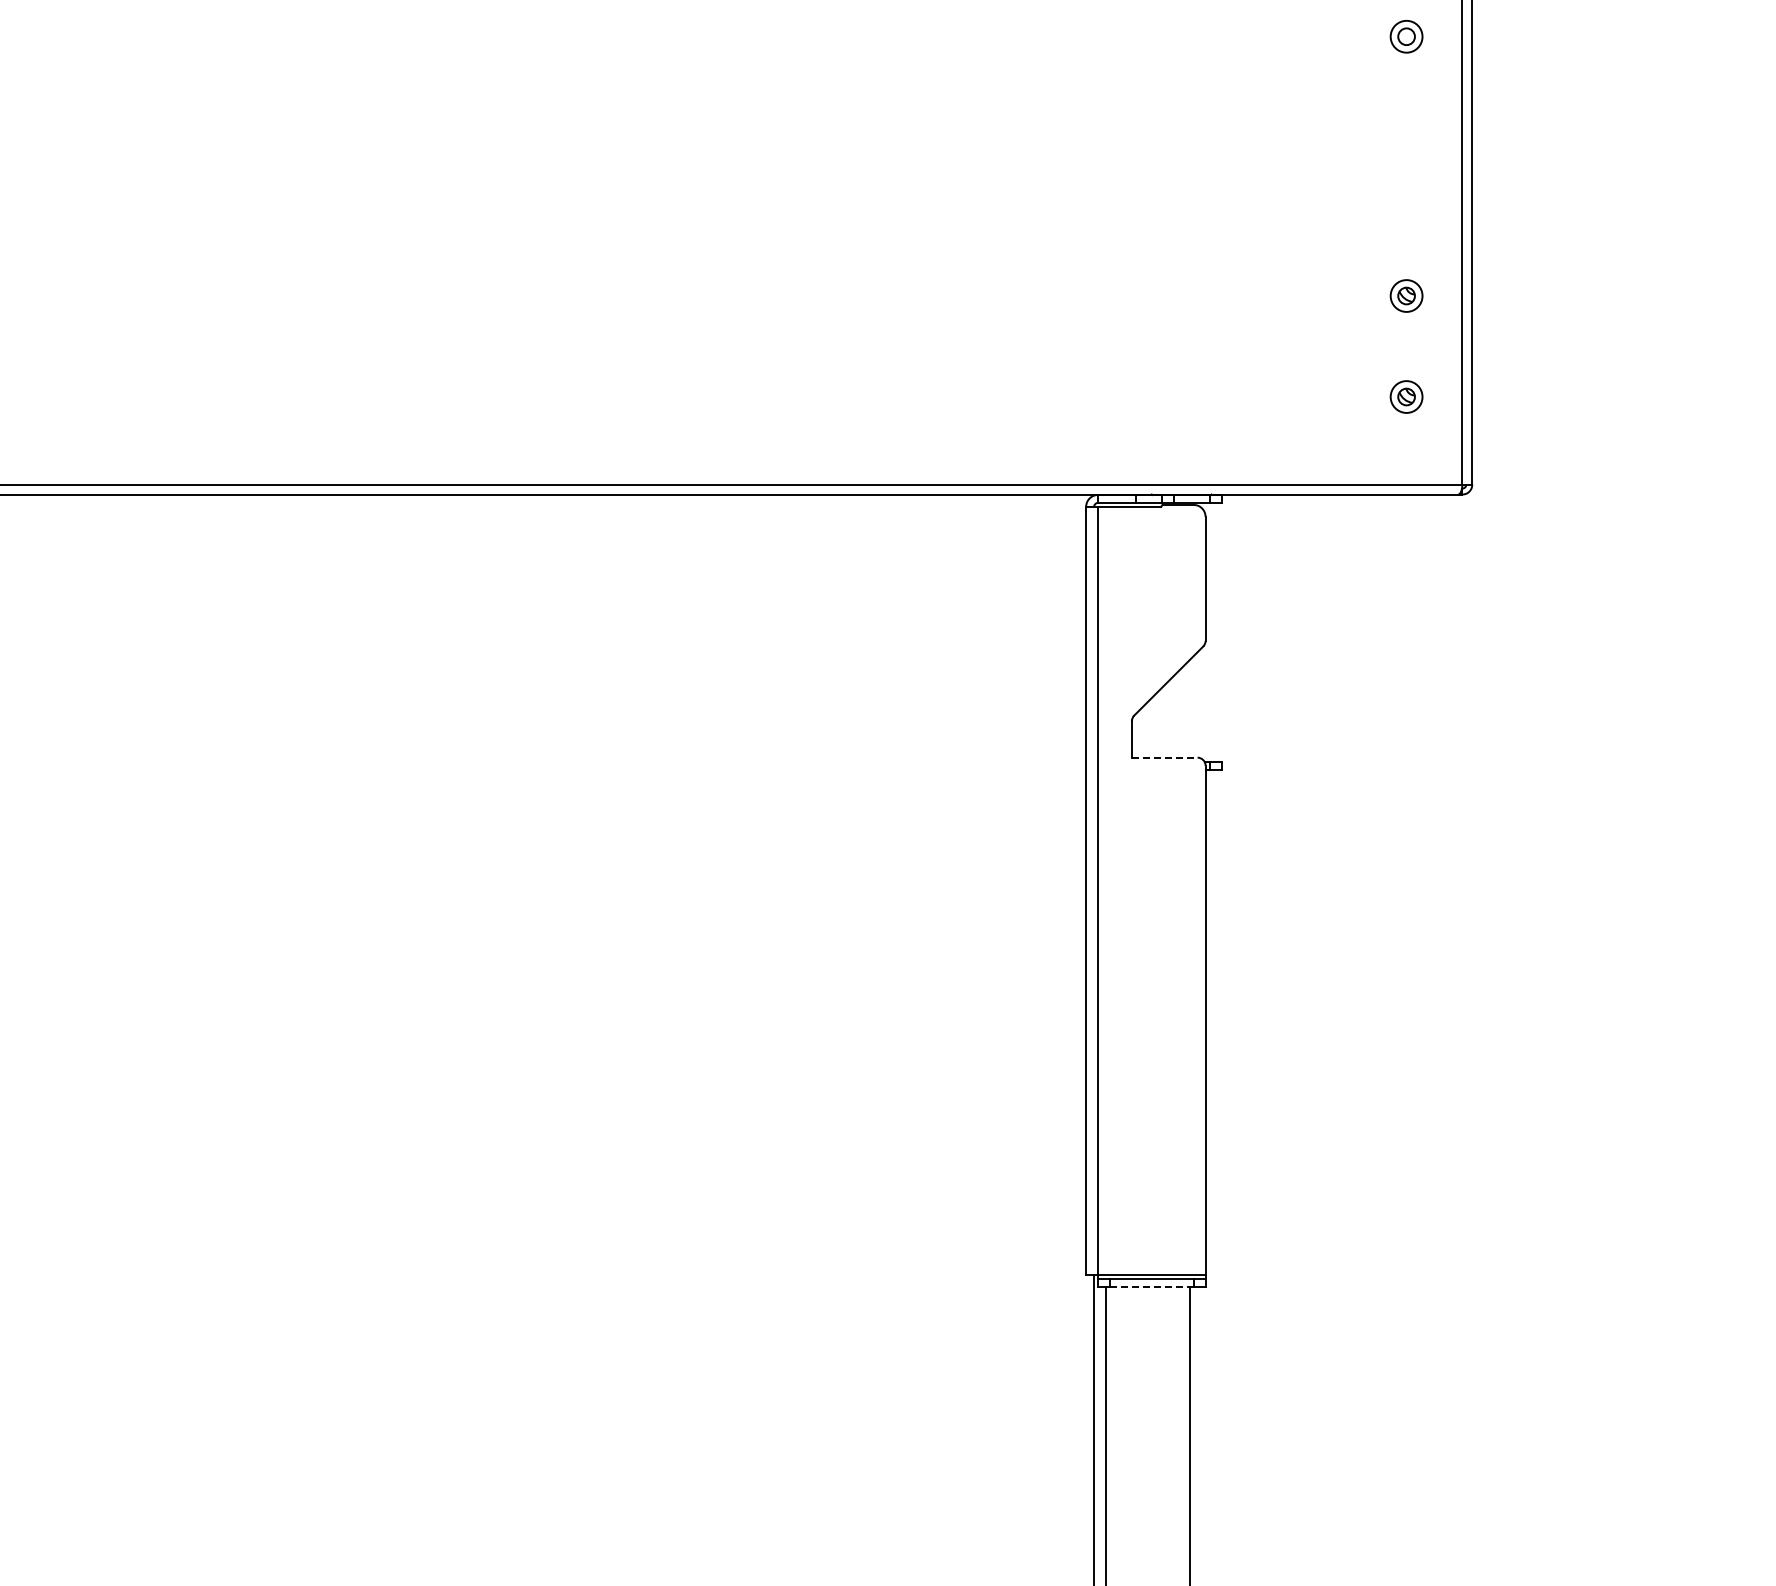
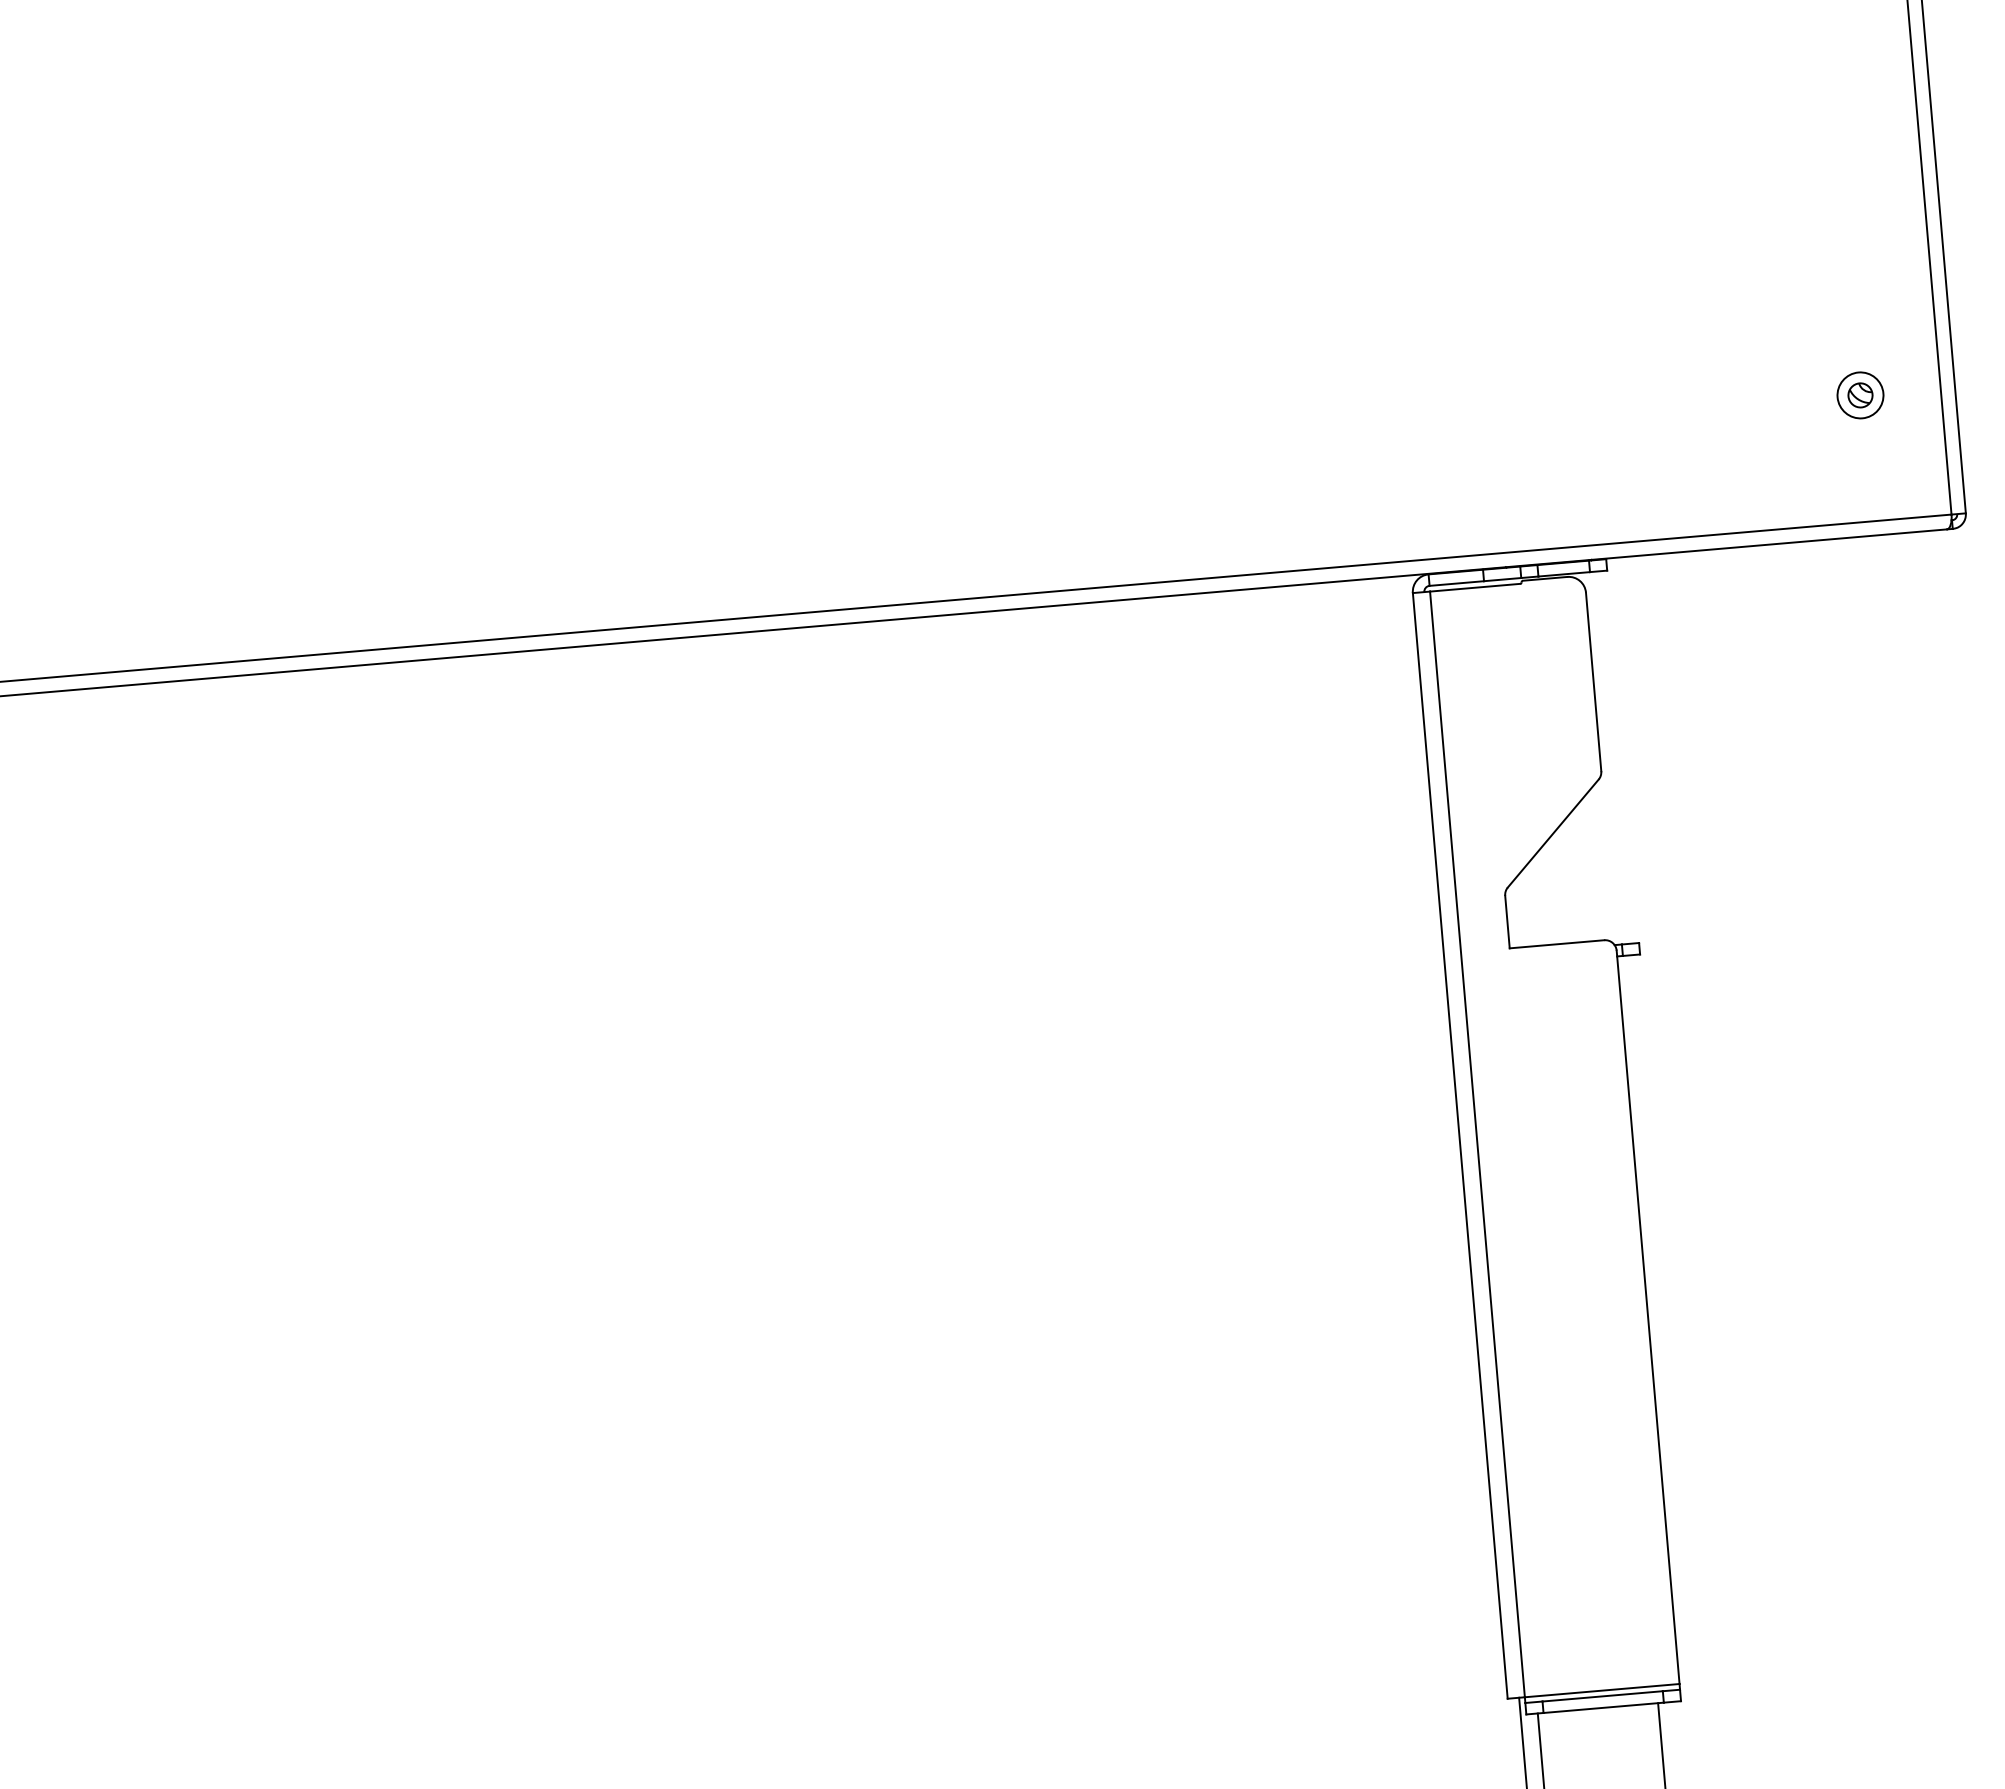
part: (1406, 295) -> (1847, 249), removed
line: (1164, 757) -> (1556, 944), dashed -> solid
line: (1151, 1287) -> (1603, 1708), dashed -> solid

